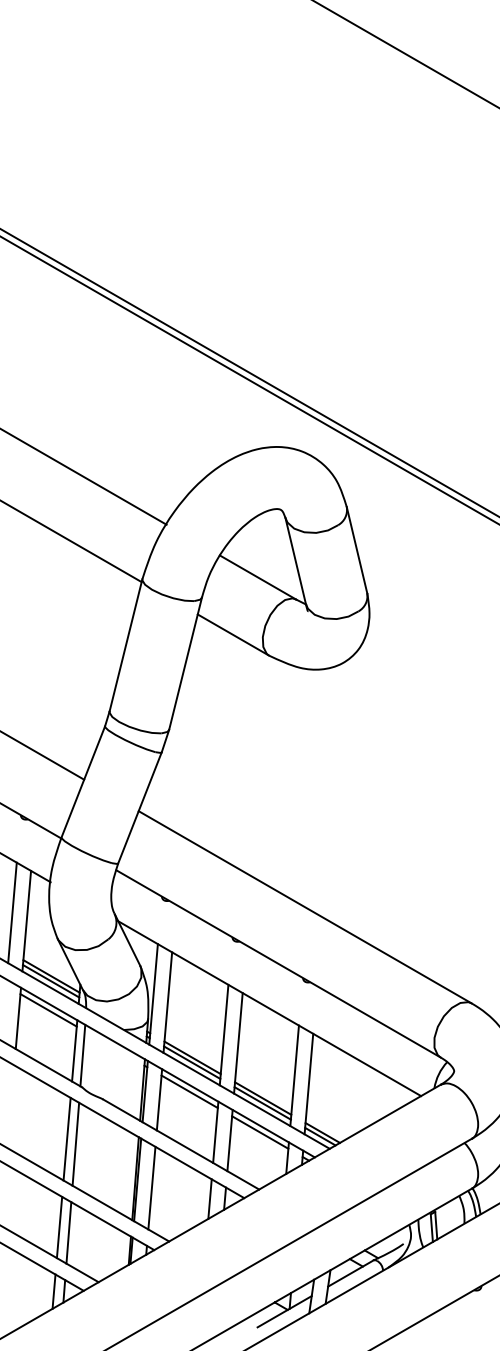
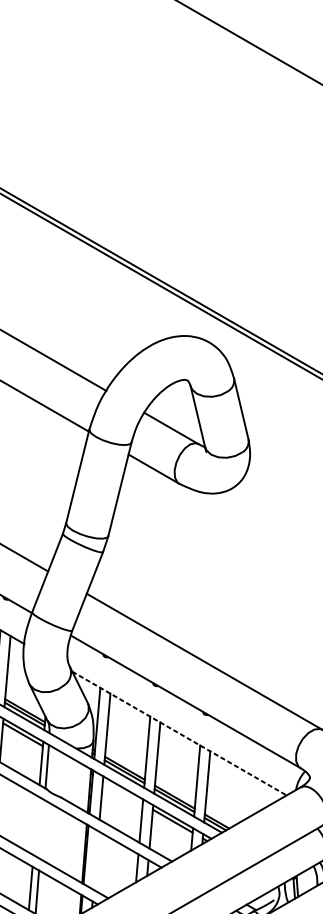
line: (269, 1008) -> (179, 733), solid -> dashed
line: (189, 1091) -> (122, 792), removed
line: (66, 1138) -> (35, 825), removed
line: (75, 1143) -> (42, 828), removed
line: (151, 1187) -> (95, 860), removed

